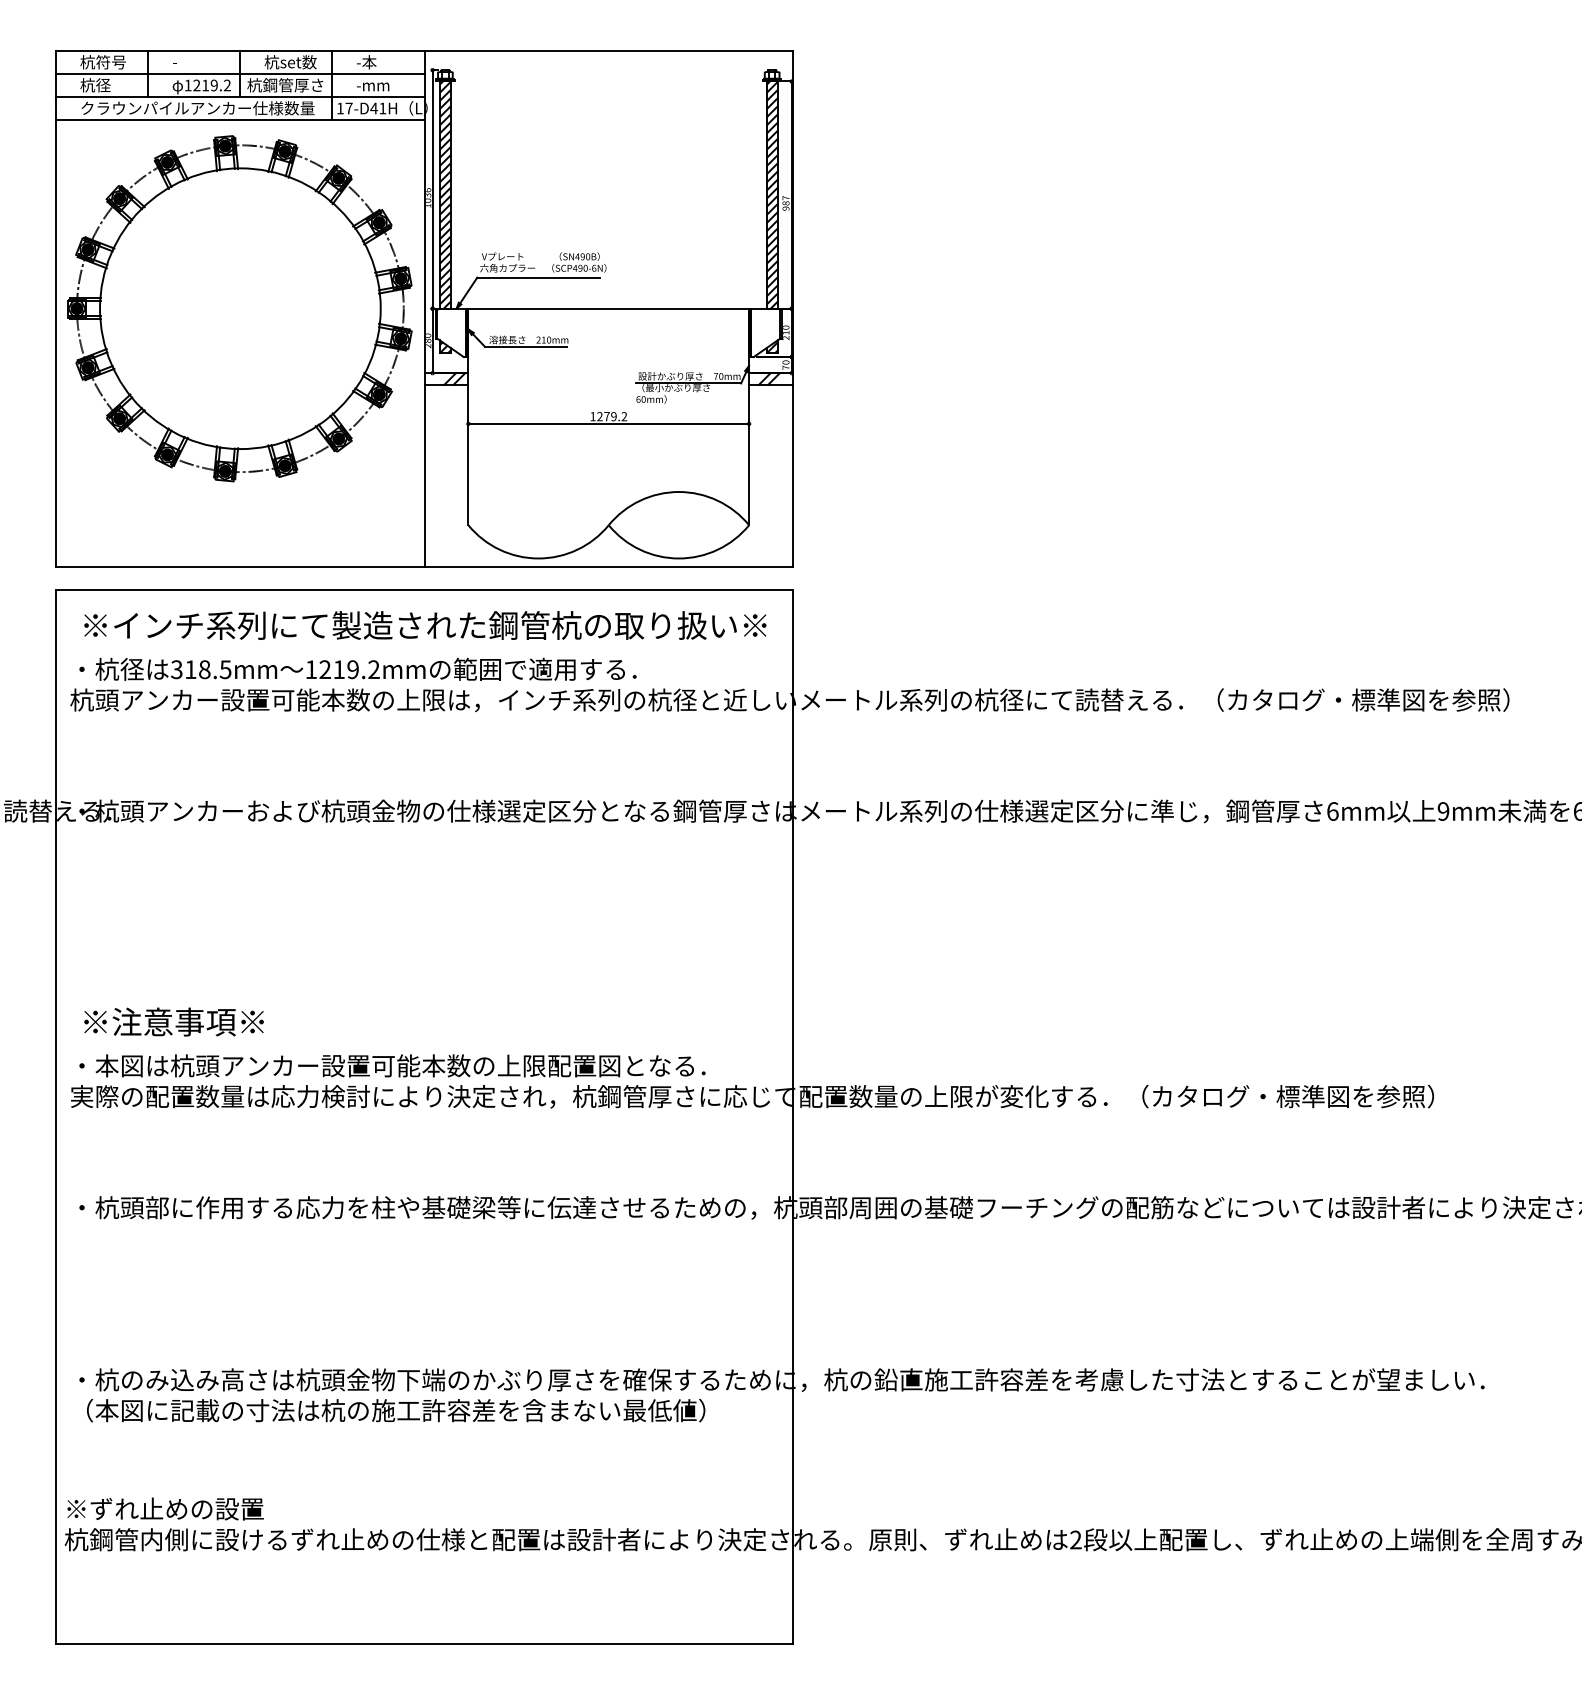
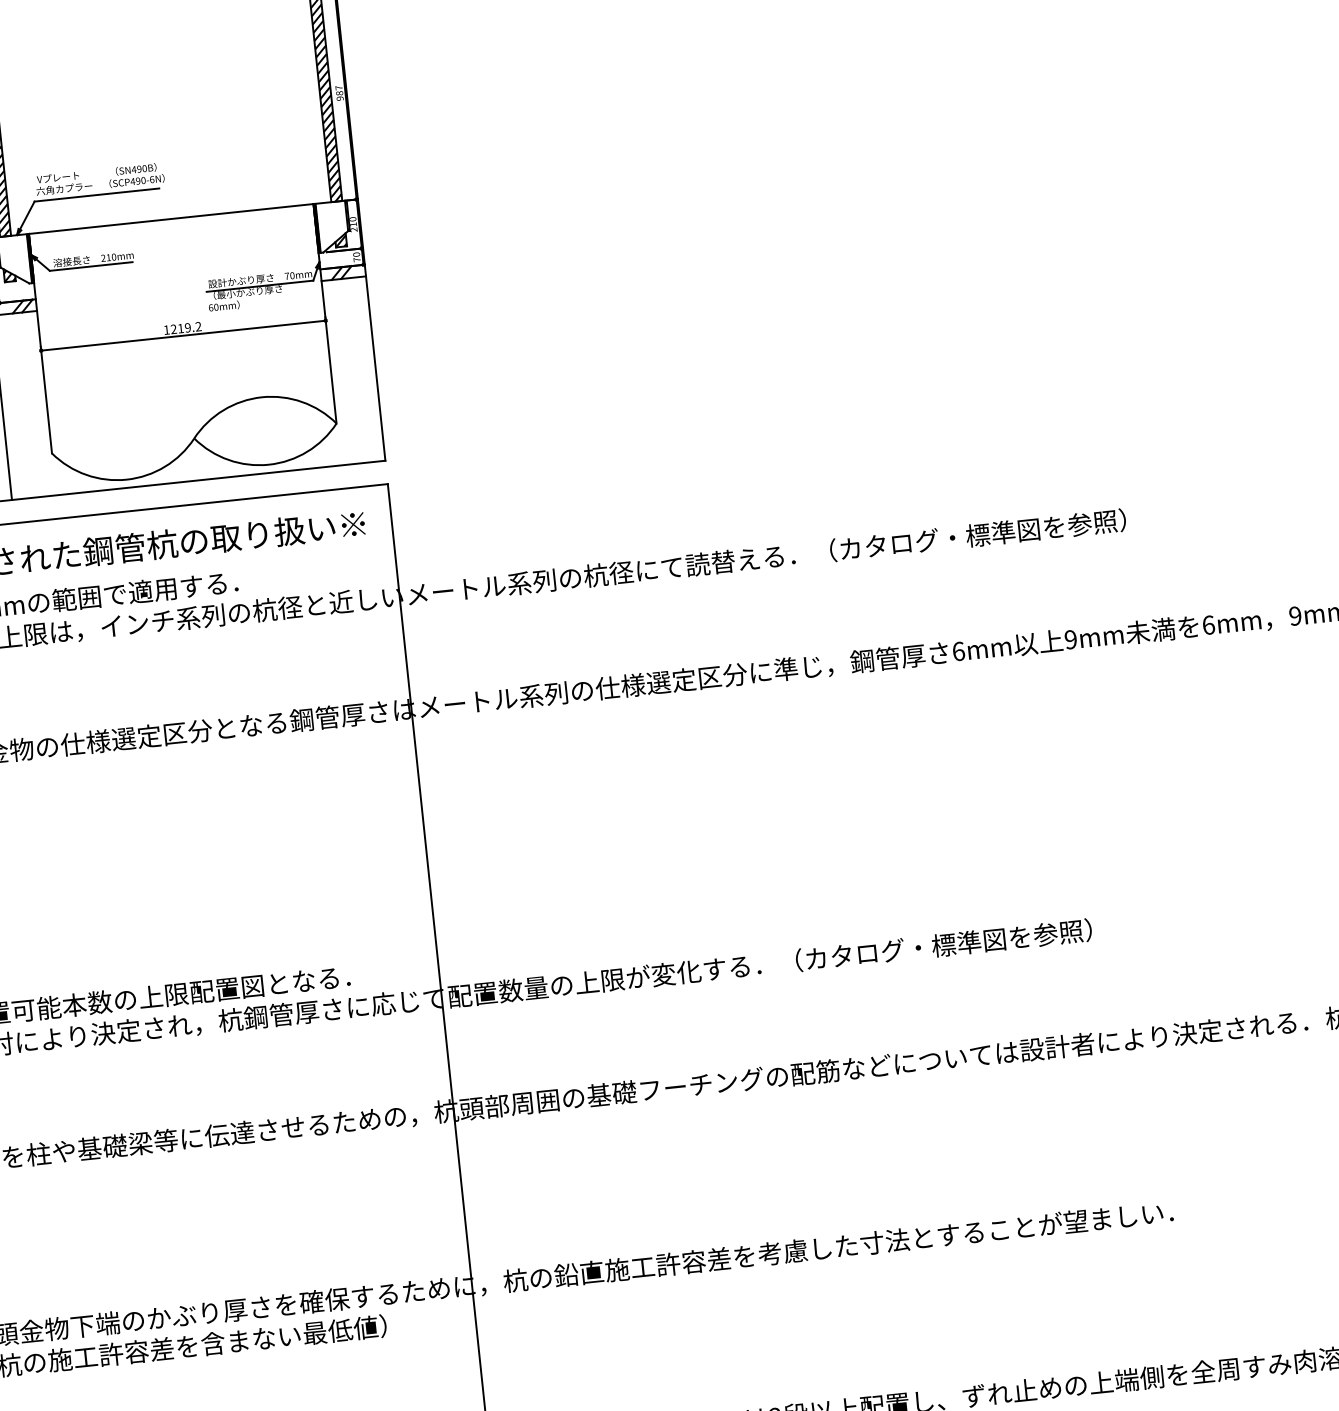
text: (606, 416) -> (180, 328), 1279.2 -> 1219.2

